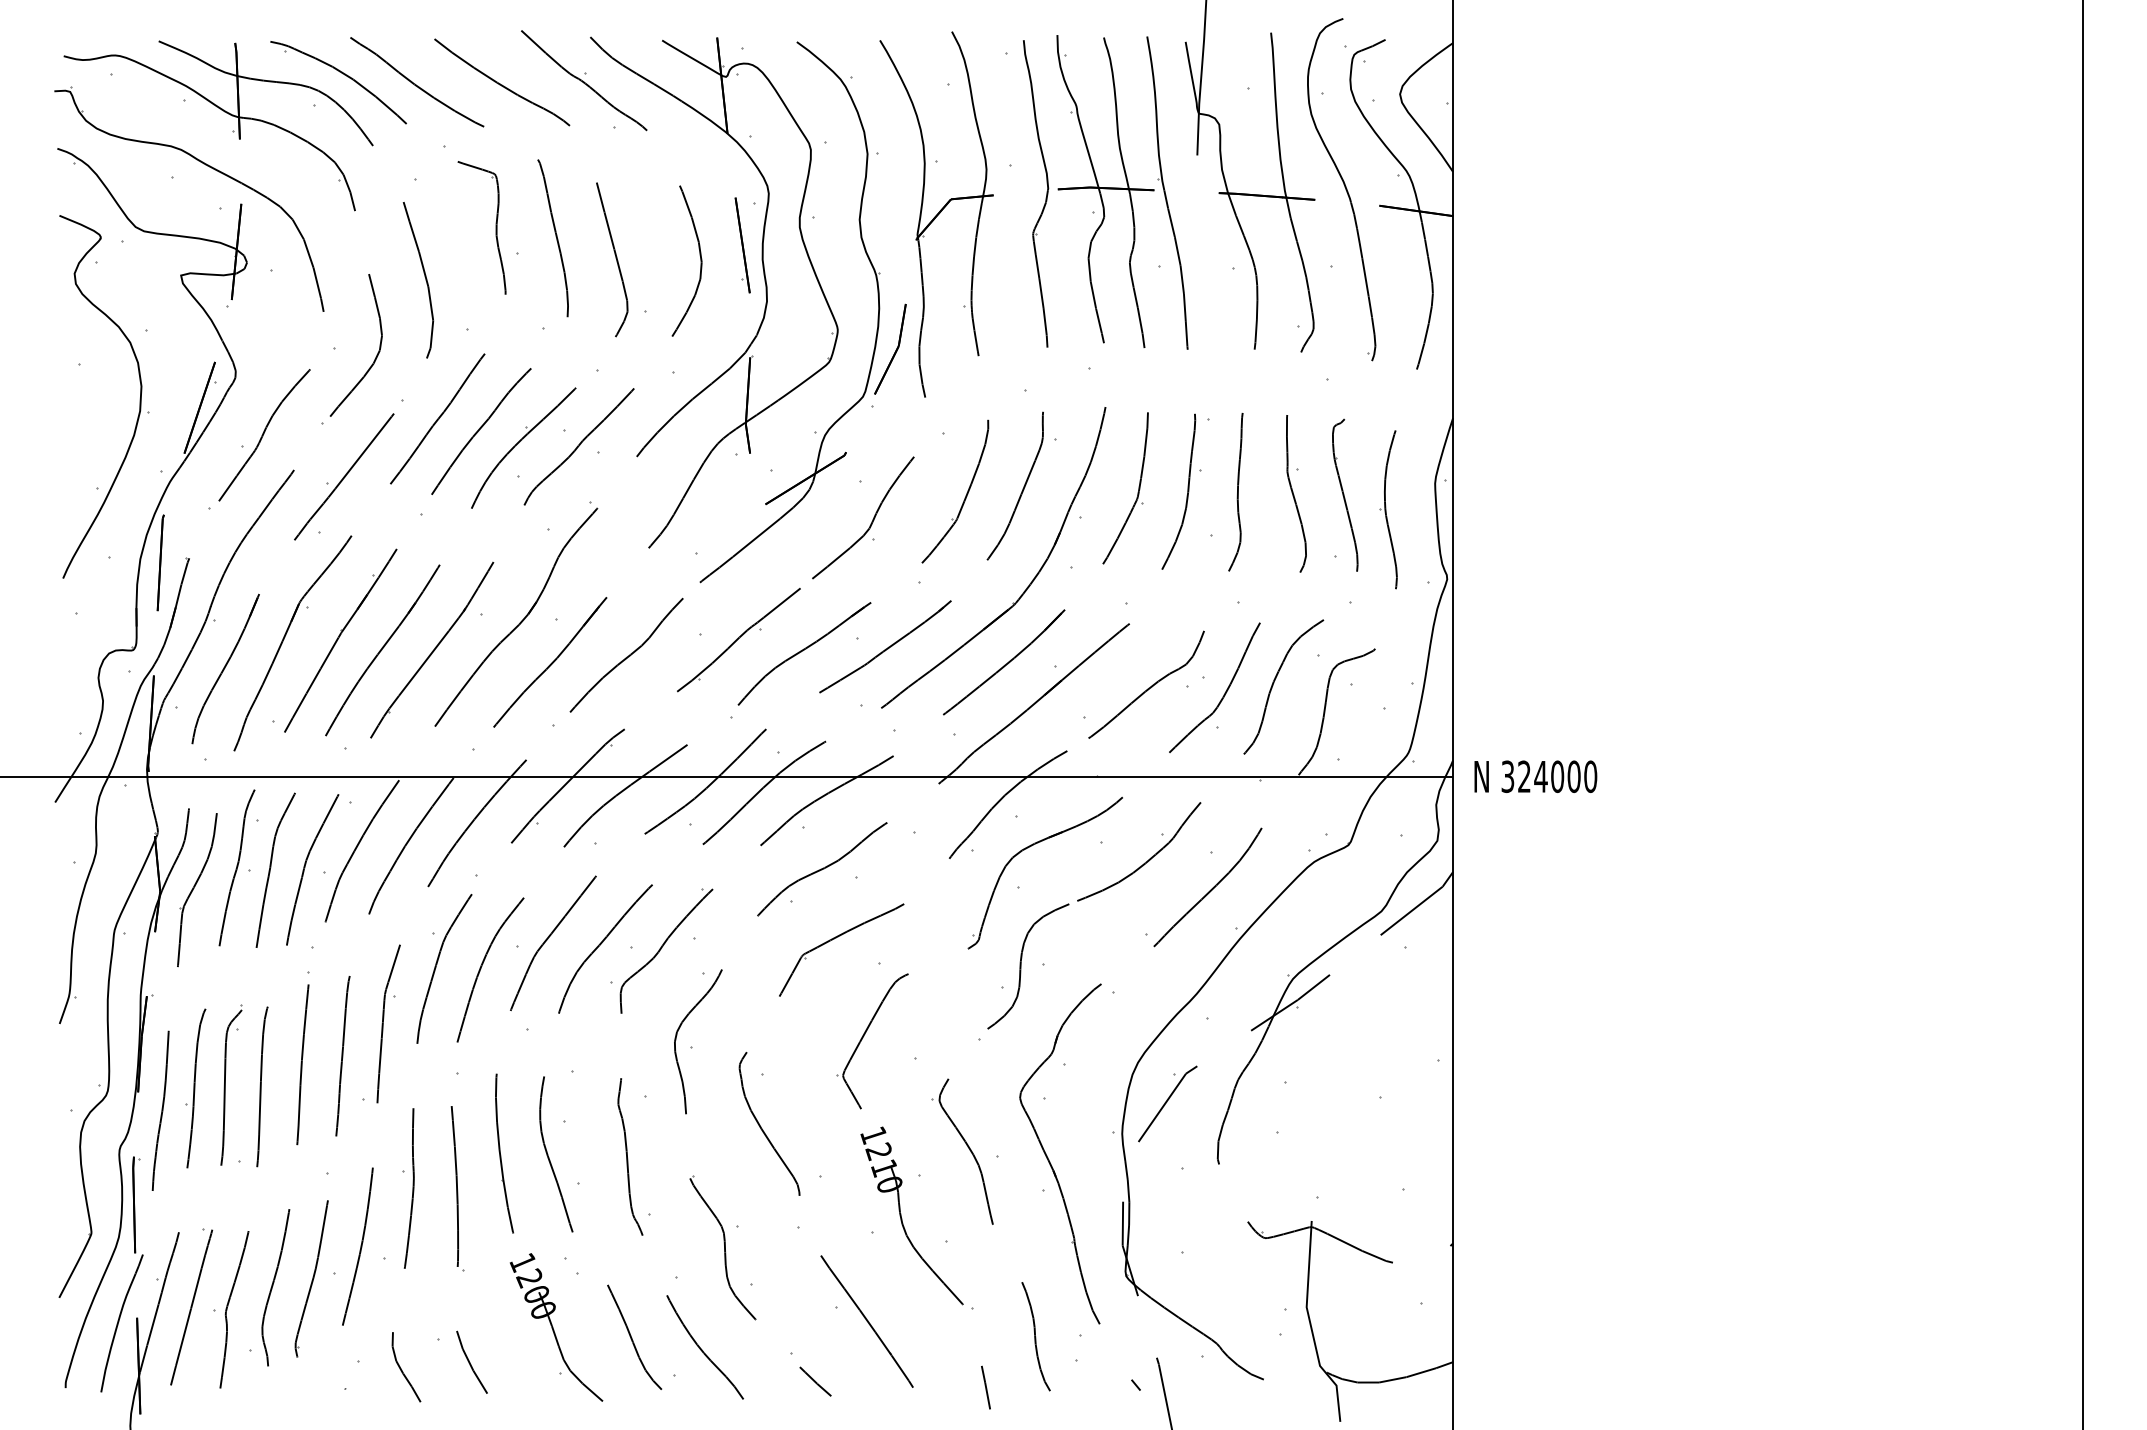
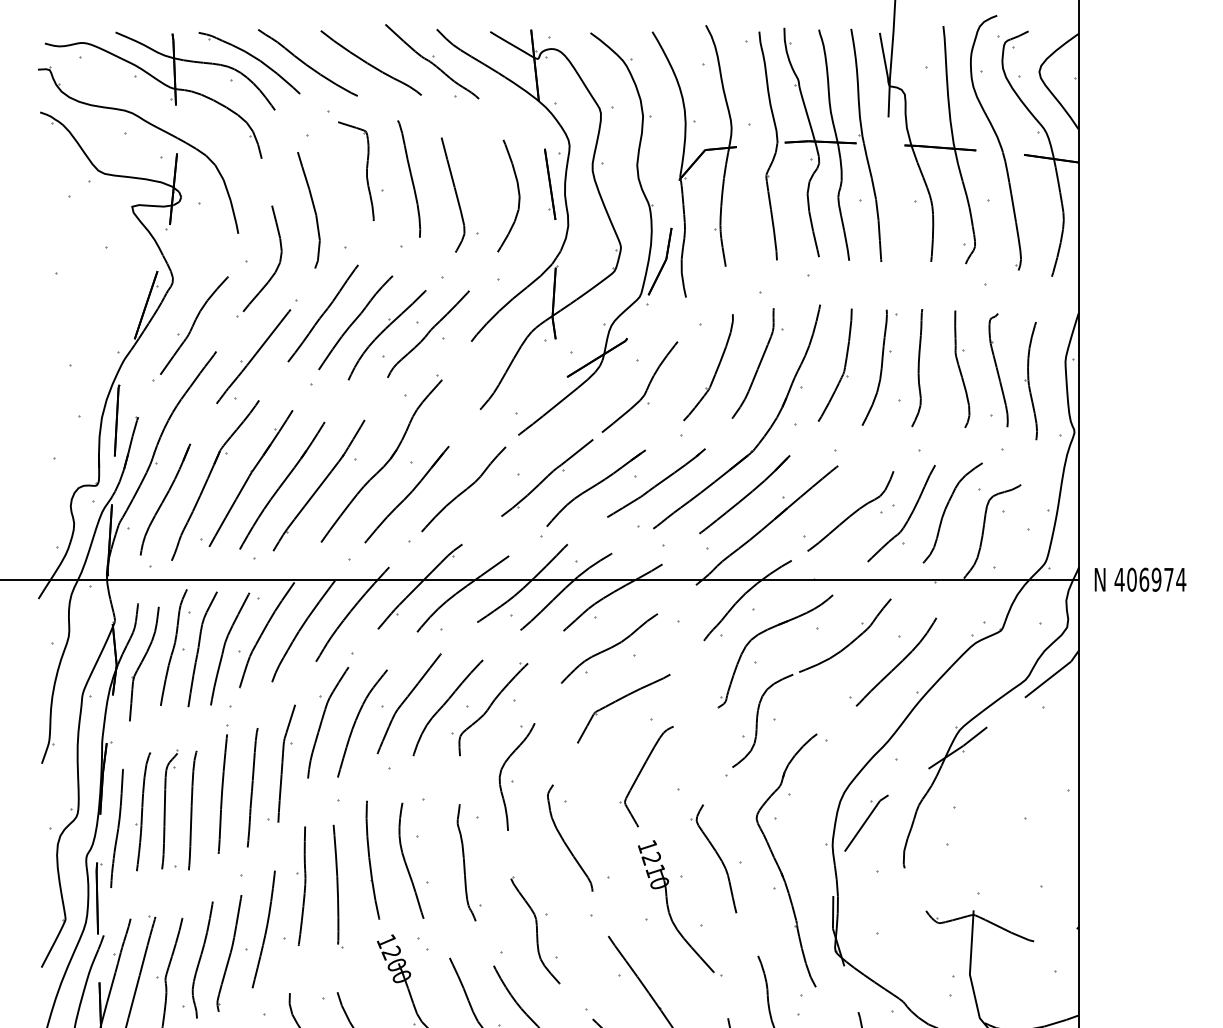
part: (139, 398) -> (101, 298), removed
text: (1549, 776) -> (1150, 579), 324000 -> 406974

